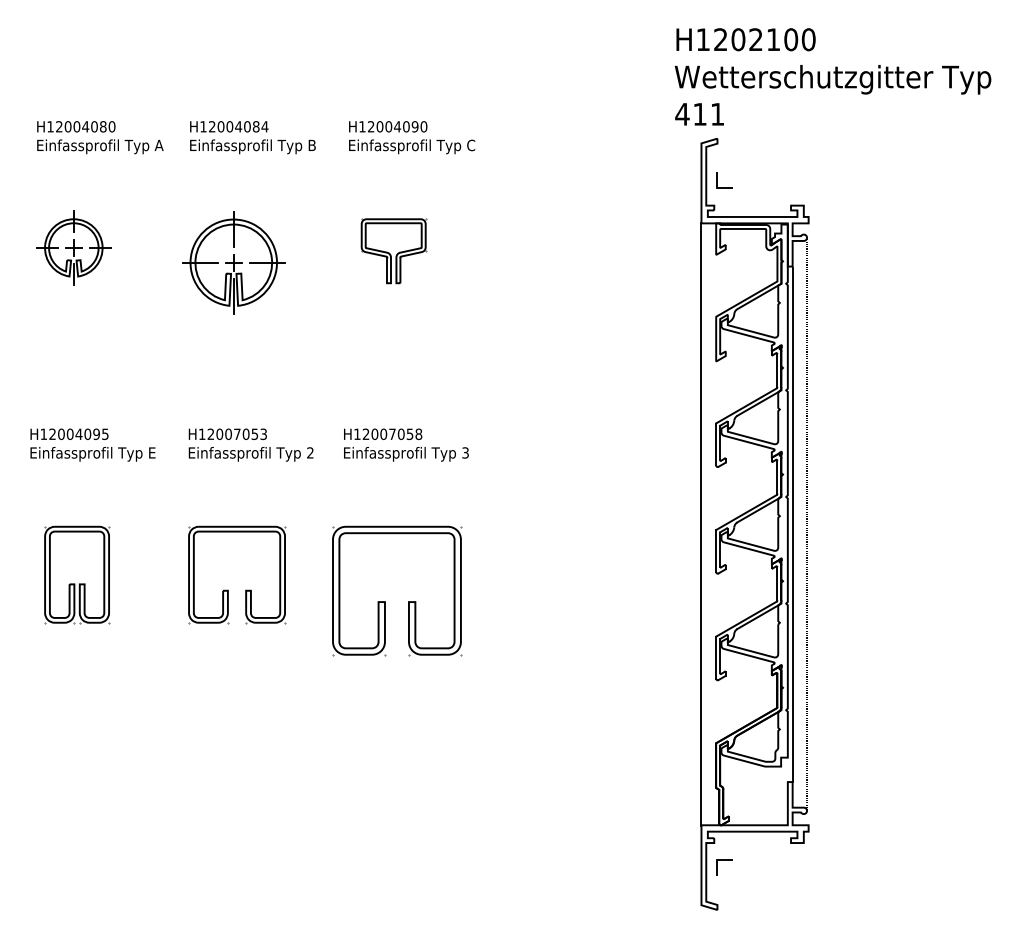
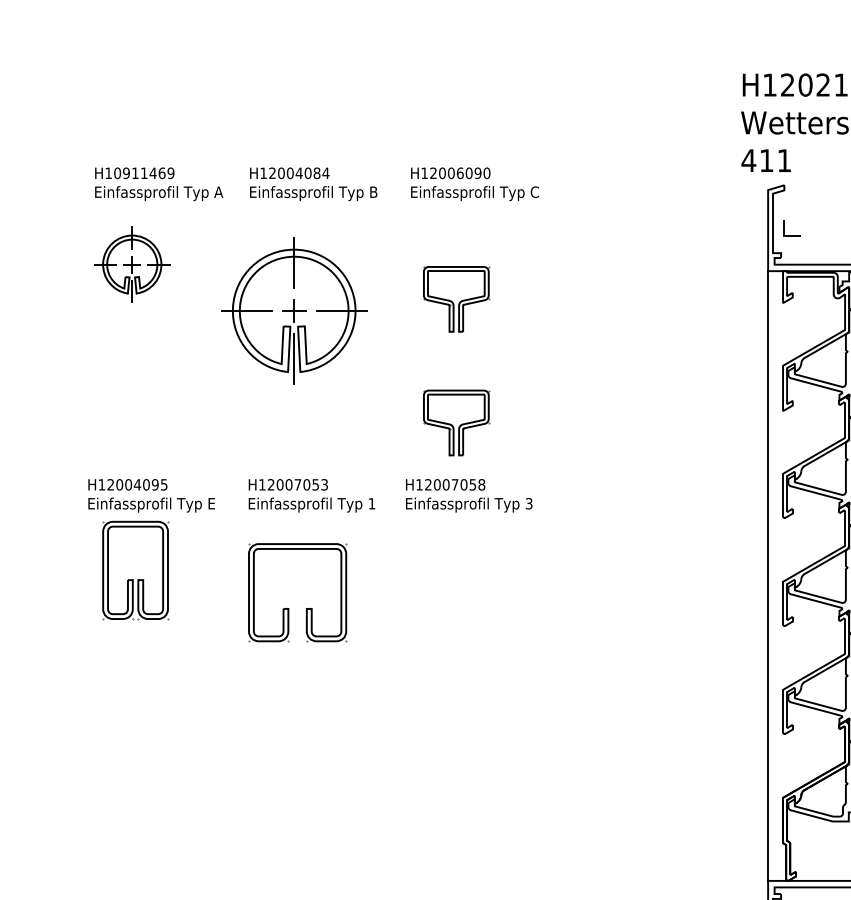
text: (85, 126) -> (144, 172), H12004080 -> H10911469
text: (397, 126) -> (460, 172), H12004090 -> H12006090
part: (73, 247) -> (131, 264), moved
part: (233, 262) -> (294, 310), size x1.4
part: (393, 373) -> (456, 423), added
text: (310, 452) -> (372, 503), 2 -> 1
part: (75, 583) -> (133, 579), moved
part: (245, 589) -> (306, 607), moved
part: (408, 601) -> (471, 654), removed

